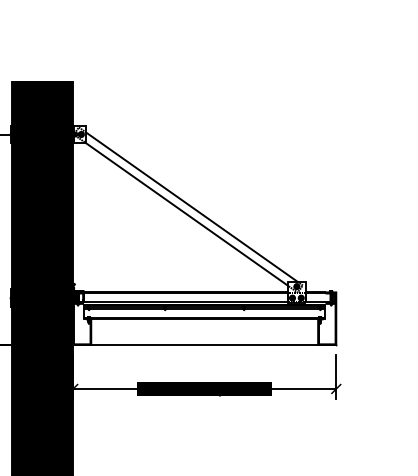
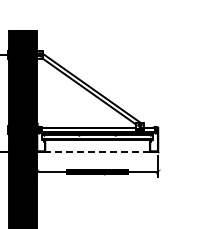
line: (204, 344) -> (97, 151), solid -> dashed

